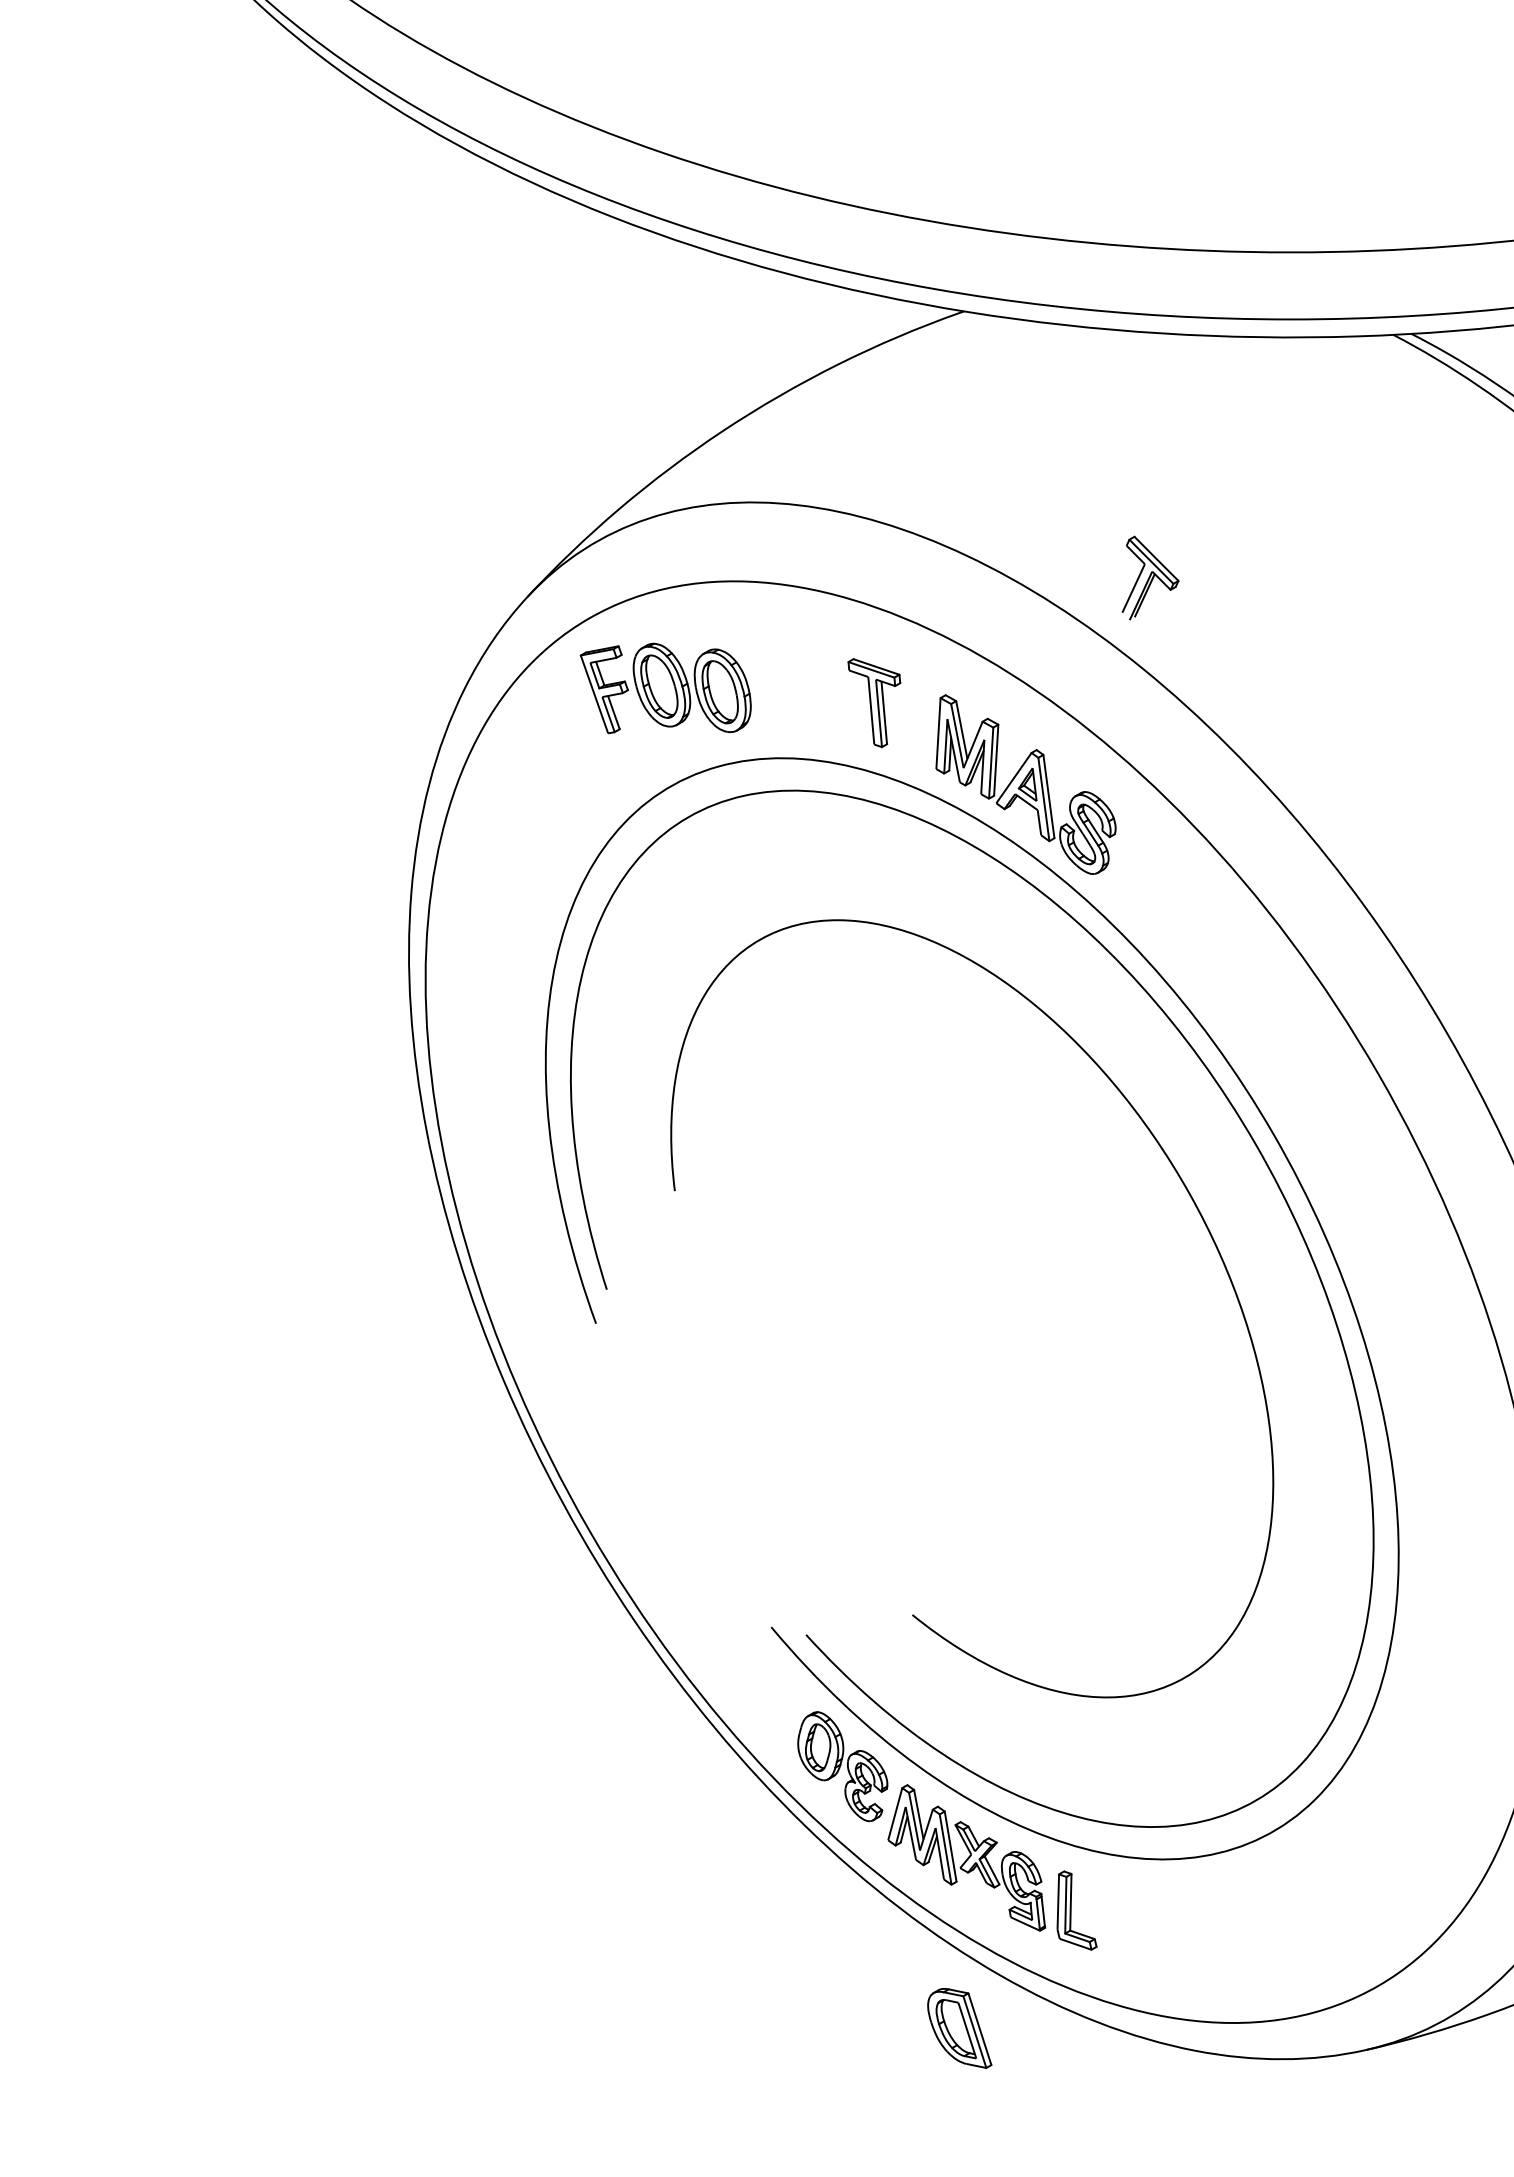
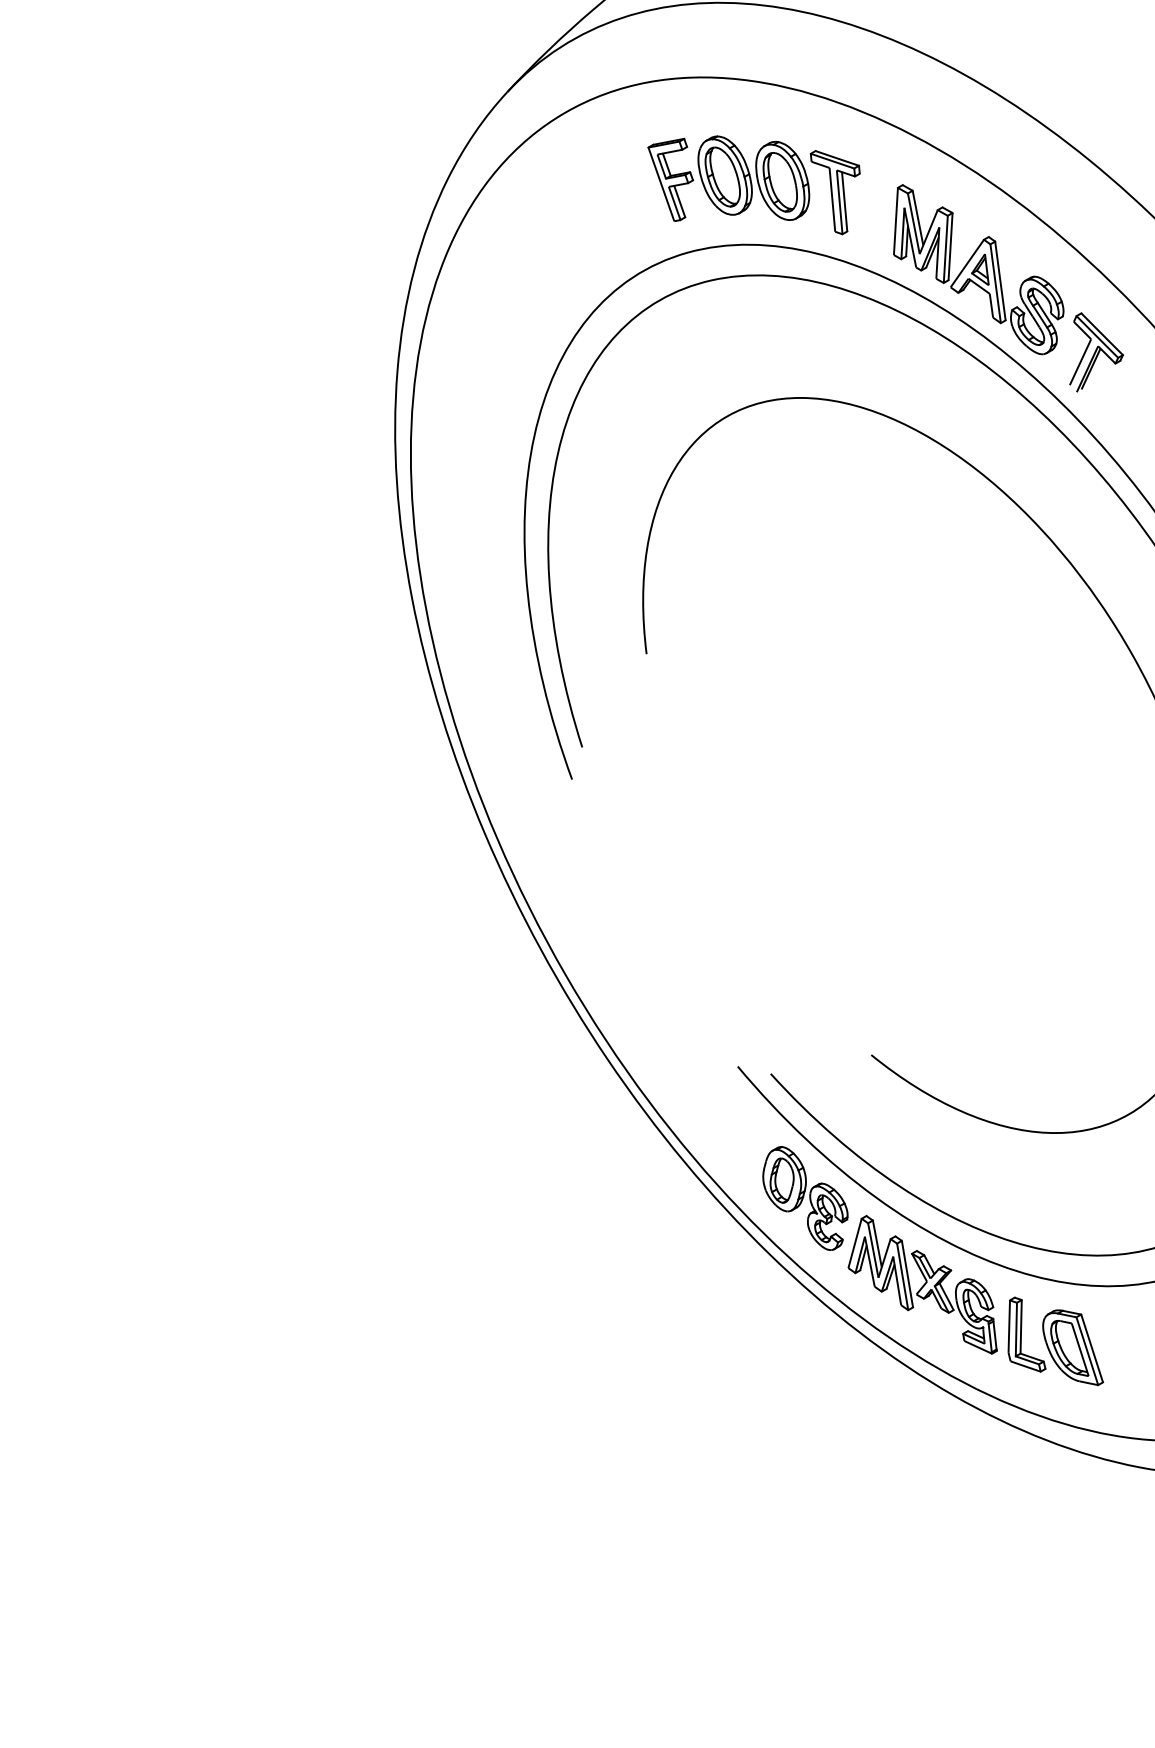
part: (1150, 577) -> (1096, 351), moved
part: (665, 688) -> (728, 178), moved
part: (959, 2028) -> (1072, 1347), moved

